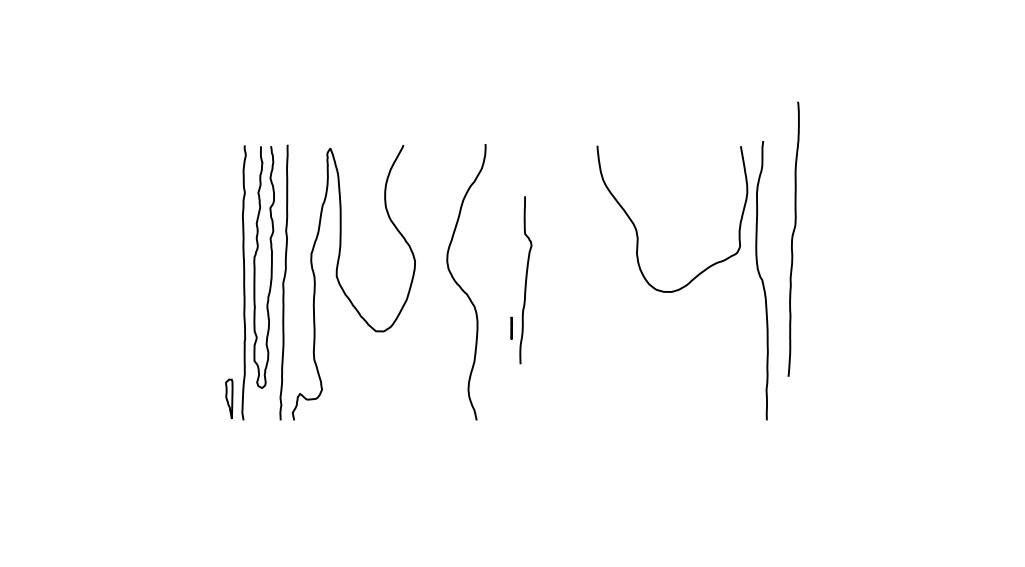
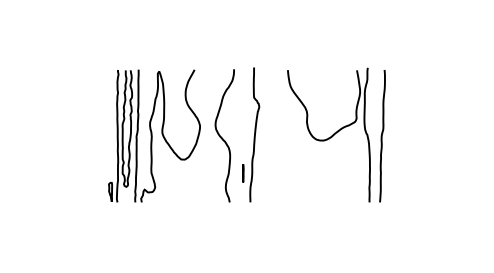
curve: (793, 239) -> (382, 136), moved
part: (521, 279) -> (251, 134), size x1.67

